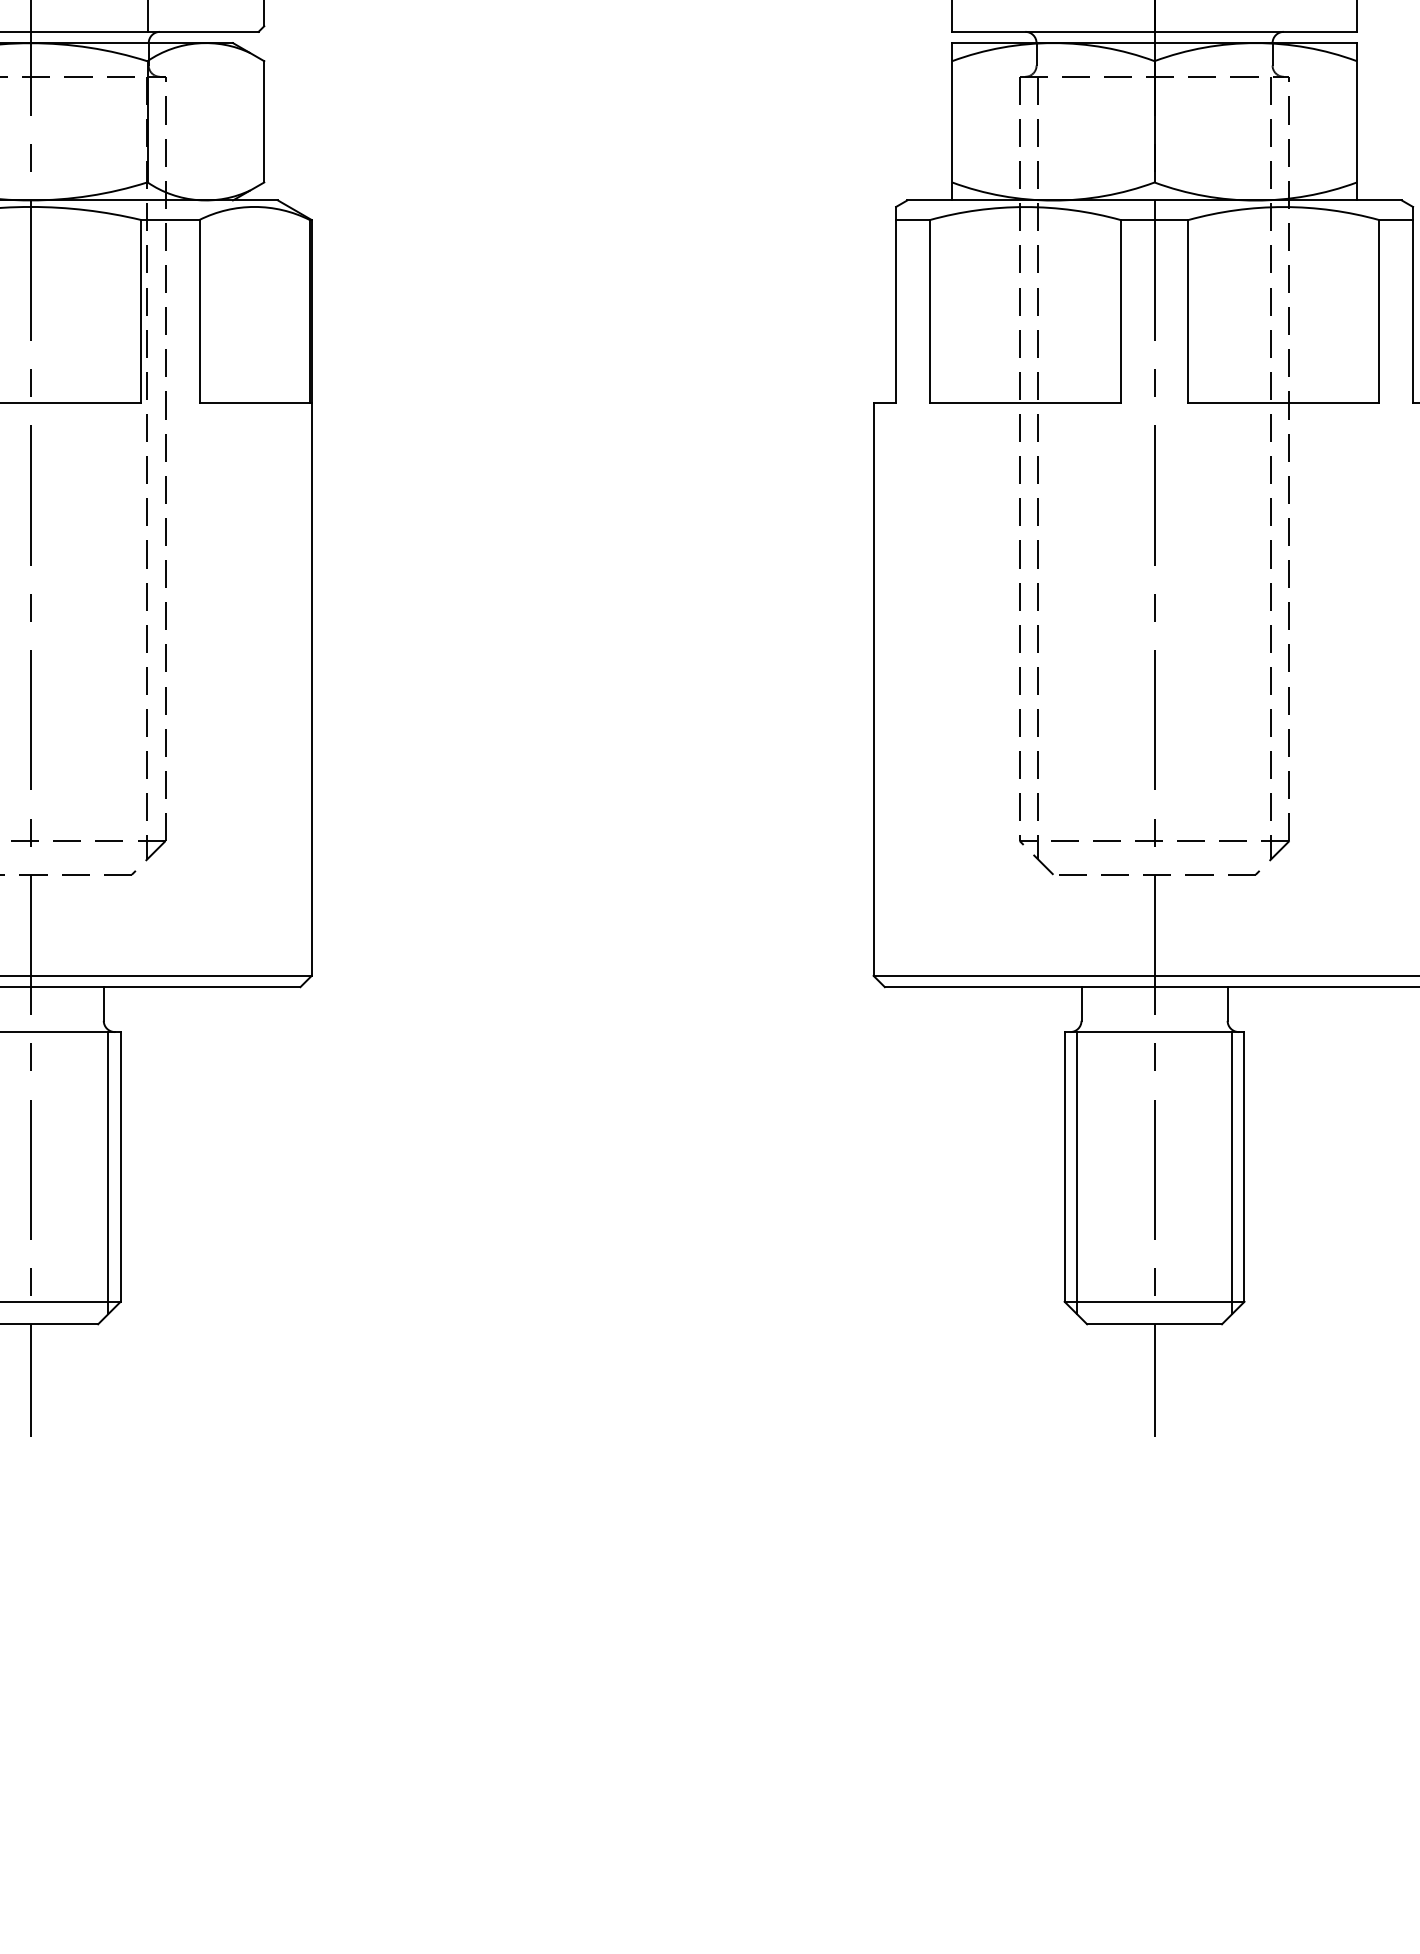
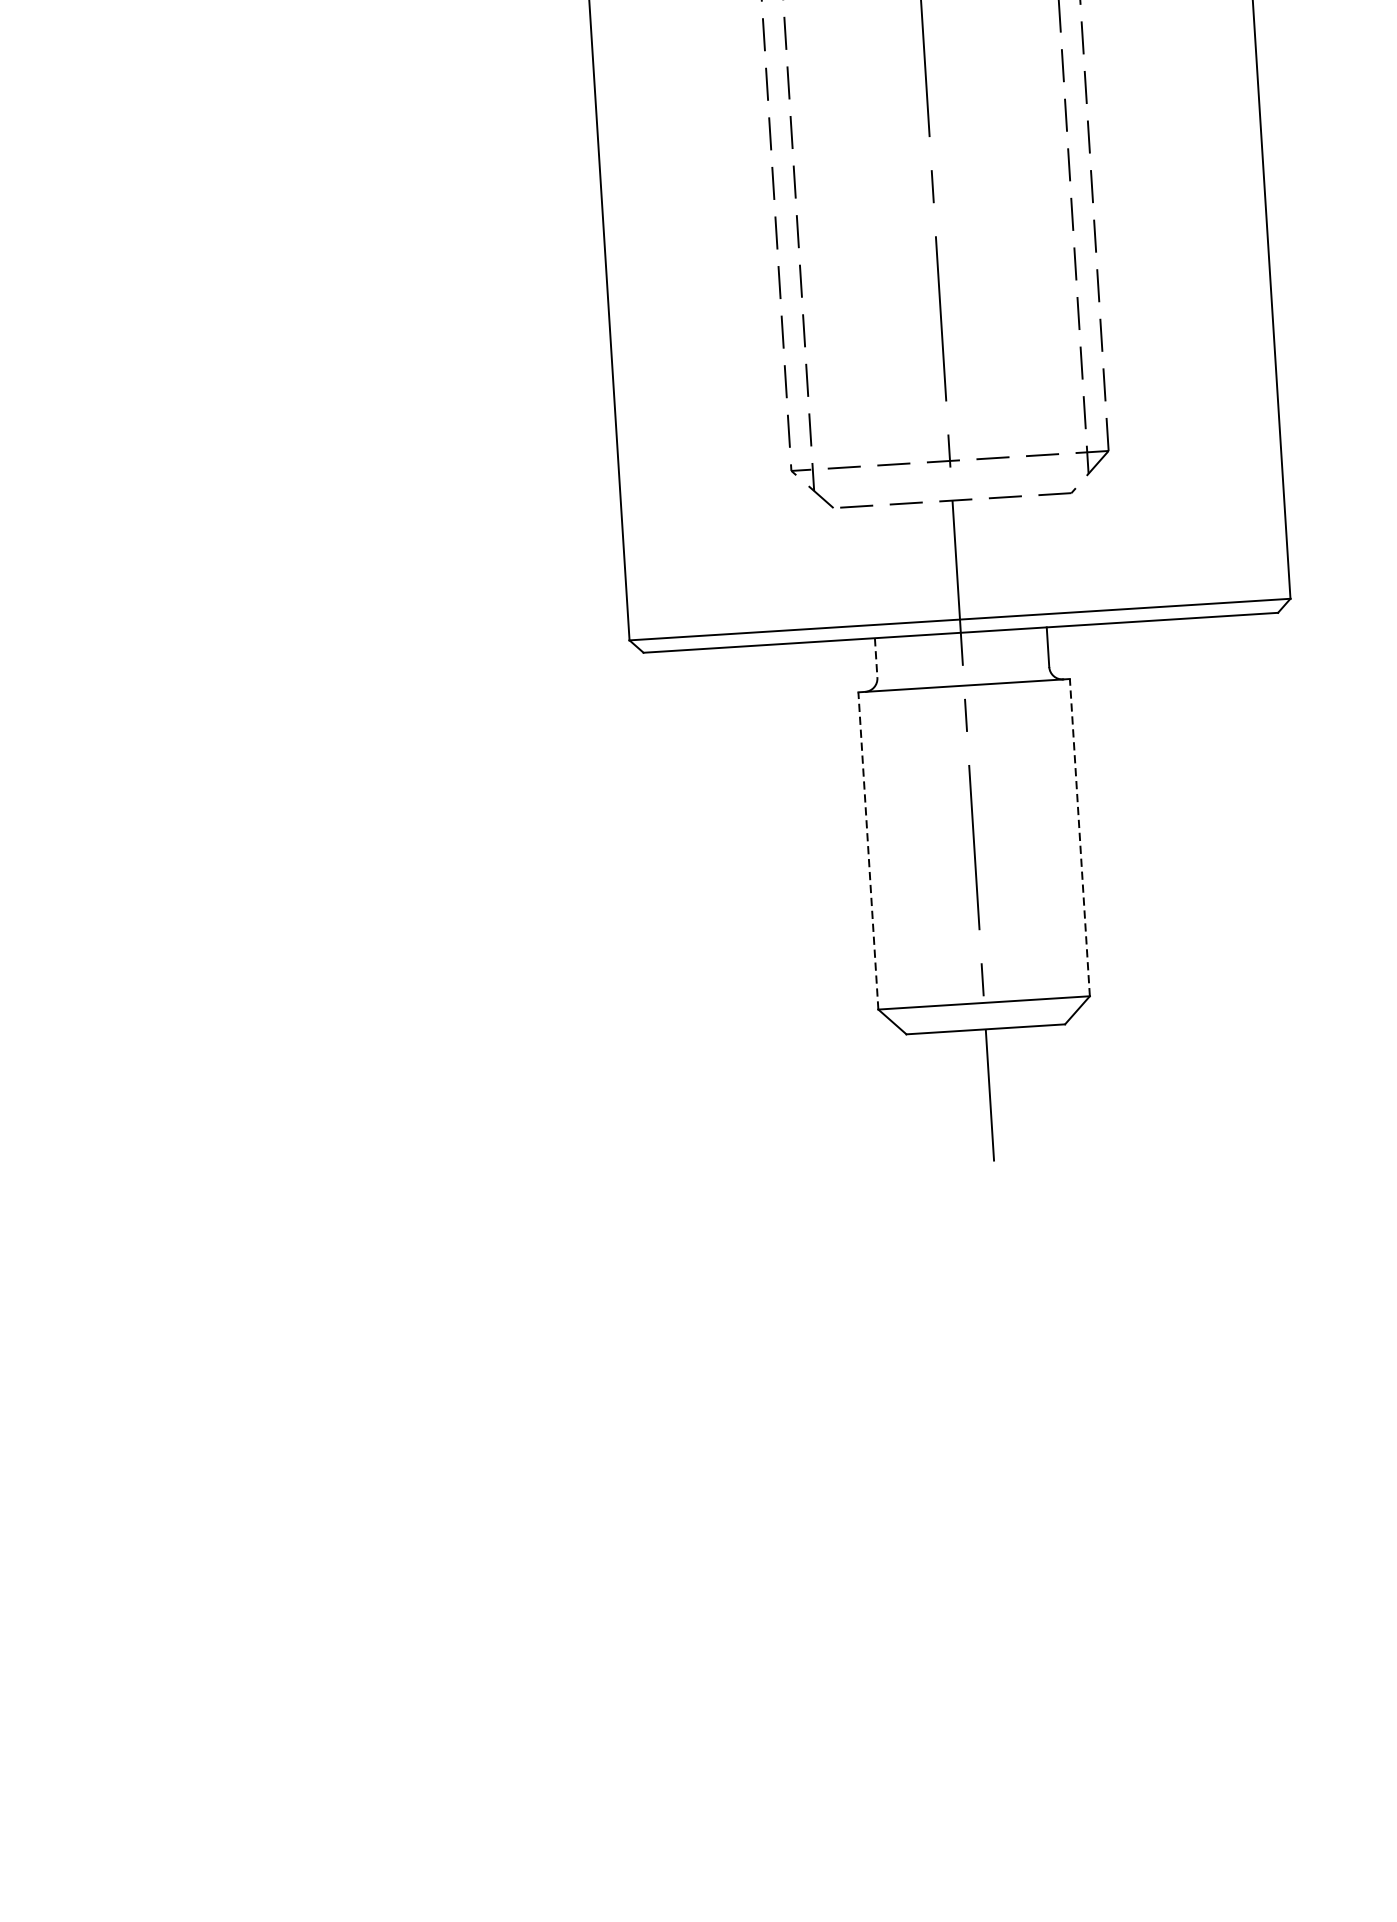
line: (1081, 1003) -> (876, 657), solid -> dashed
line: (1064, 1166) -> (868, 850), solid -> dashed
line: (1244, 1166) -> (1079, 837), solid -> dashed
line: (1077, 1173) -> (883, 857), removed
line: (1232, 1173) -> (1066, 846), removed

